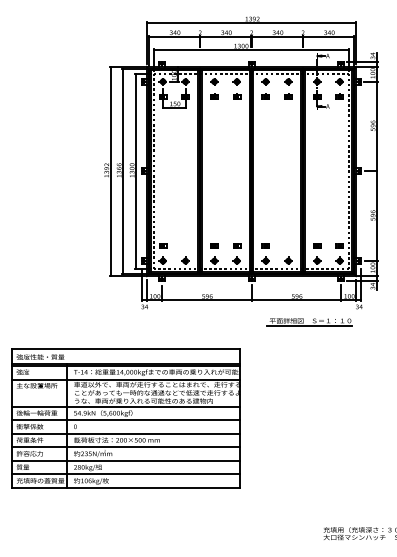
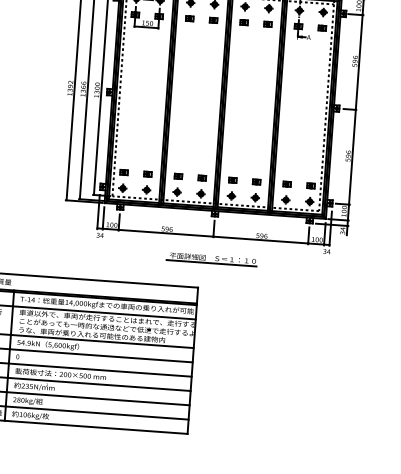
part: (185, 245) -> (147, 173), added
part: (288, 245) -> (256, 181), added
part: (309, 322) -> (211, 260), moved

